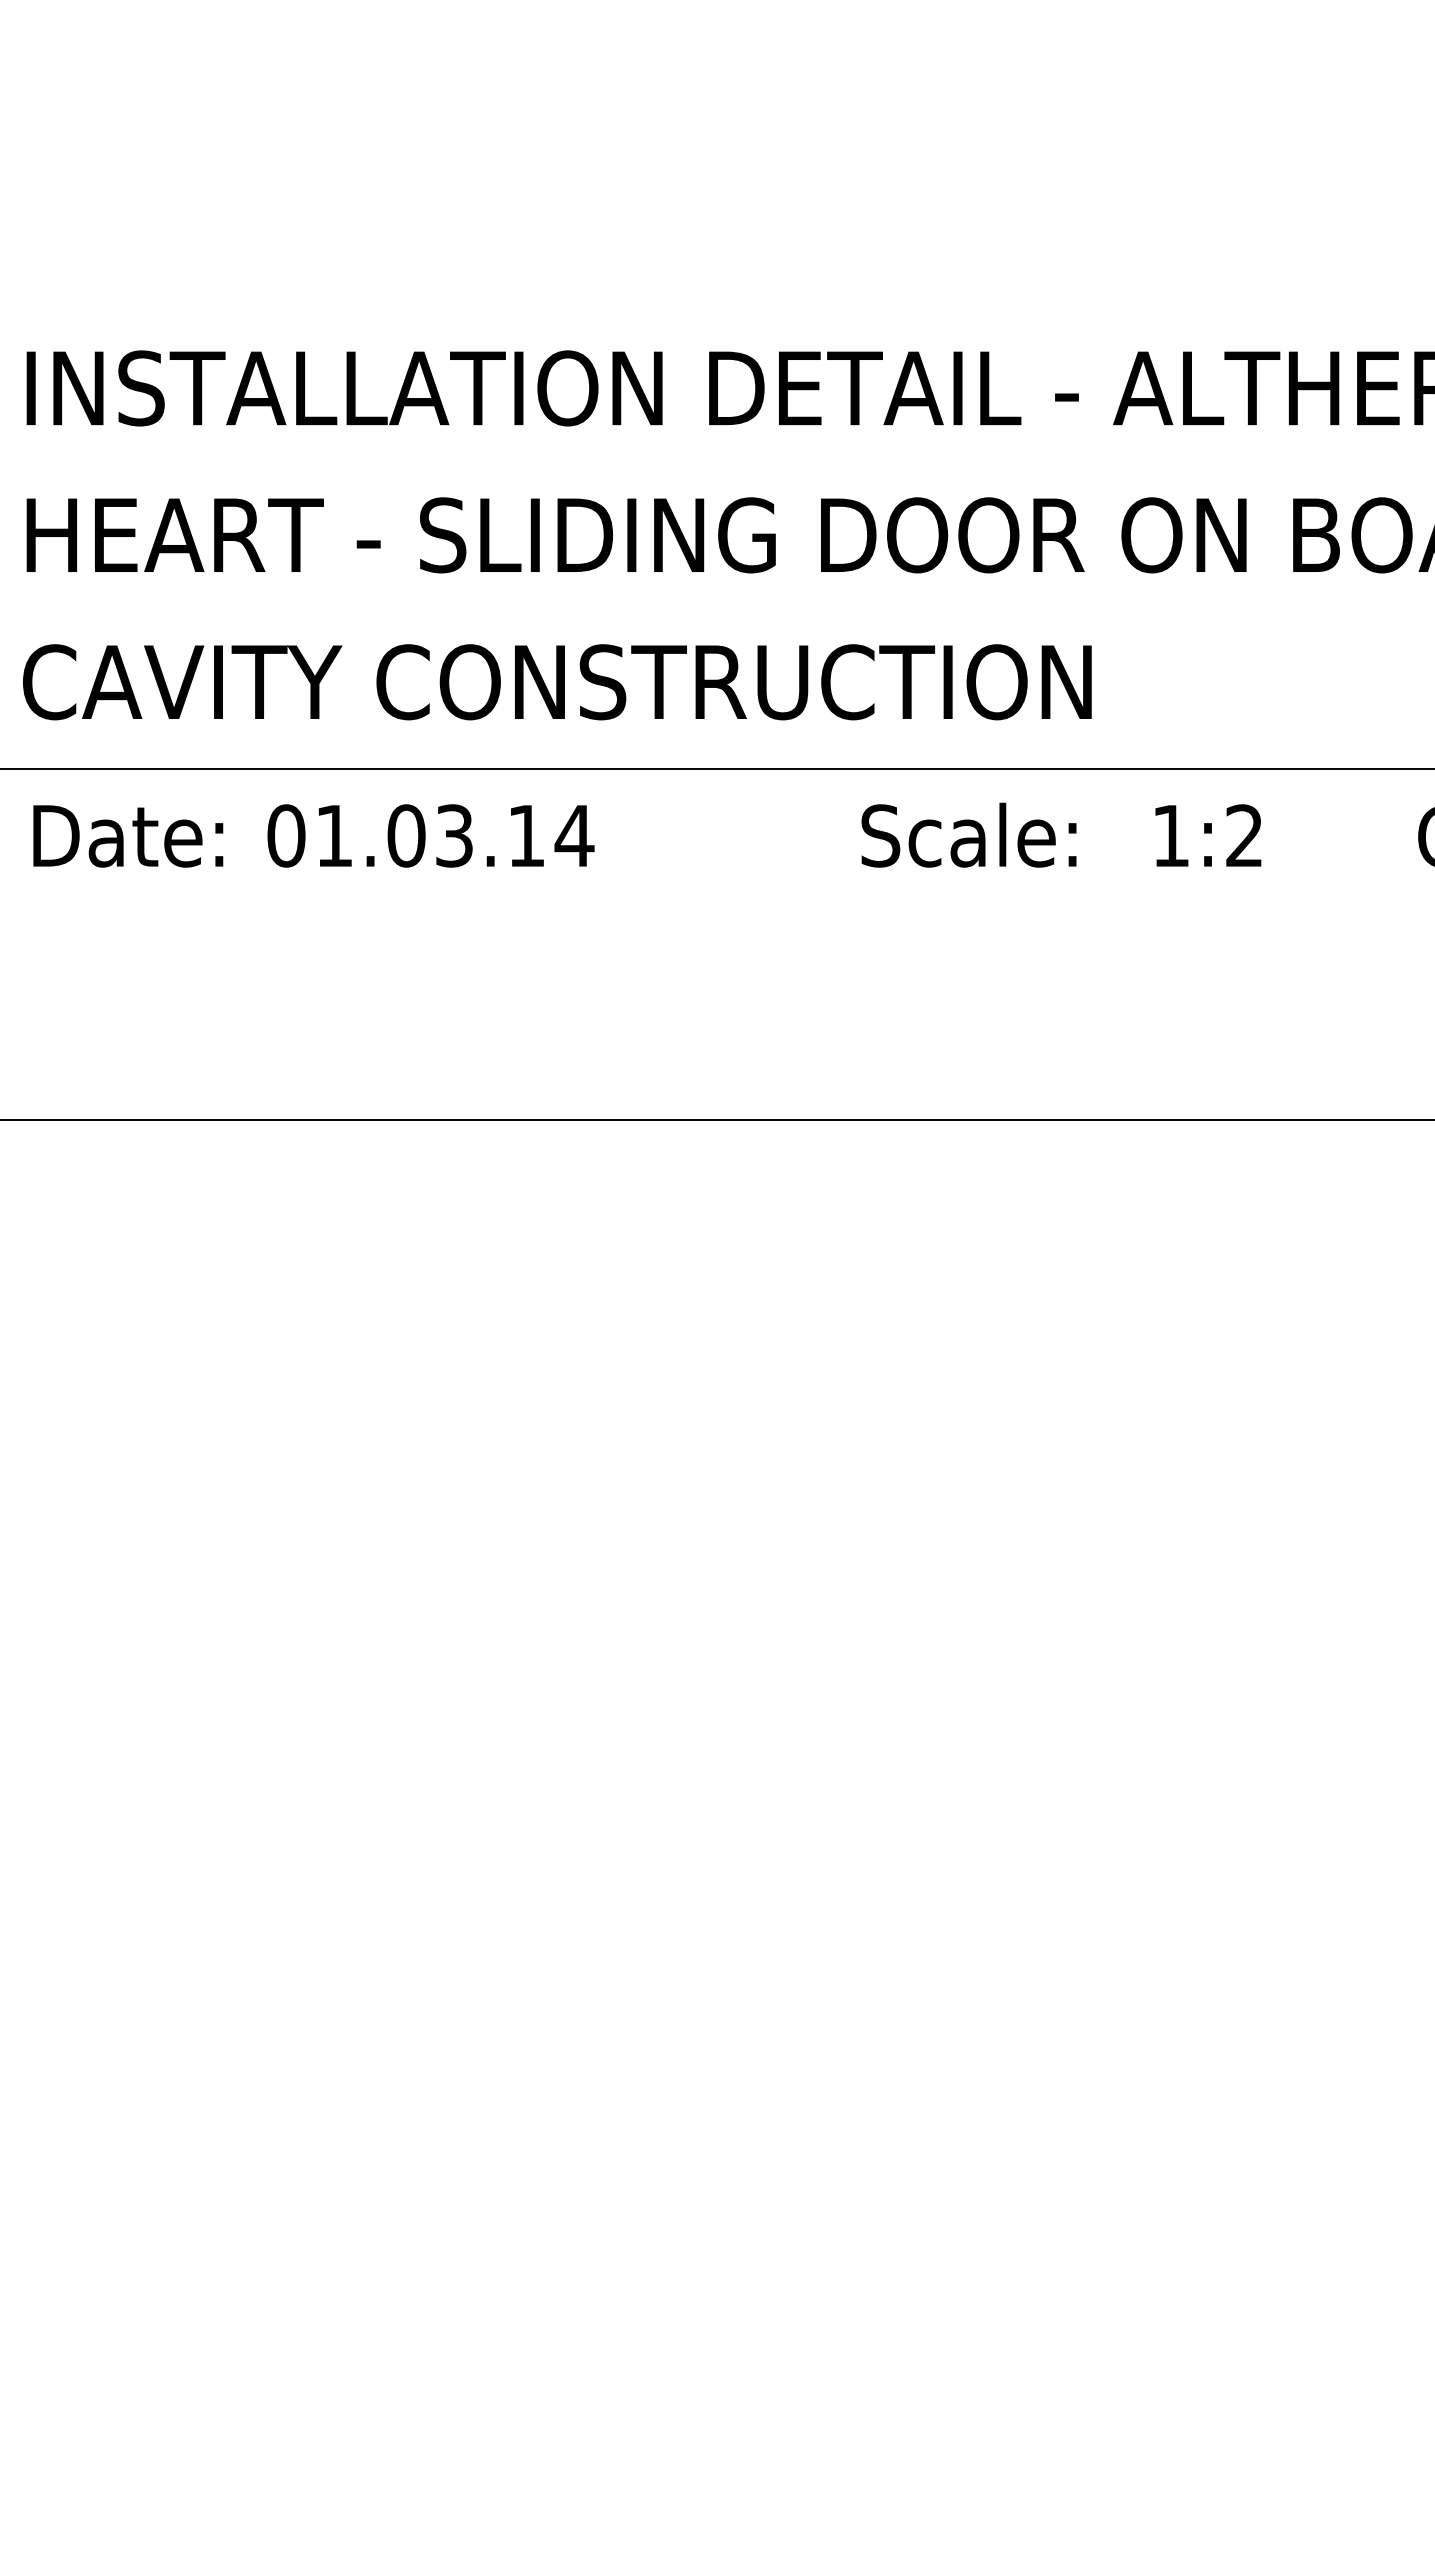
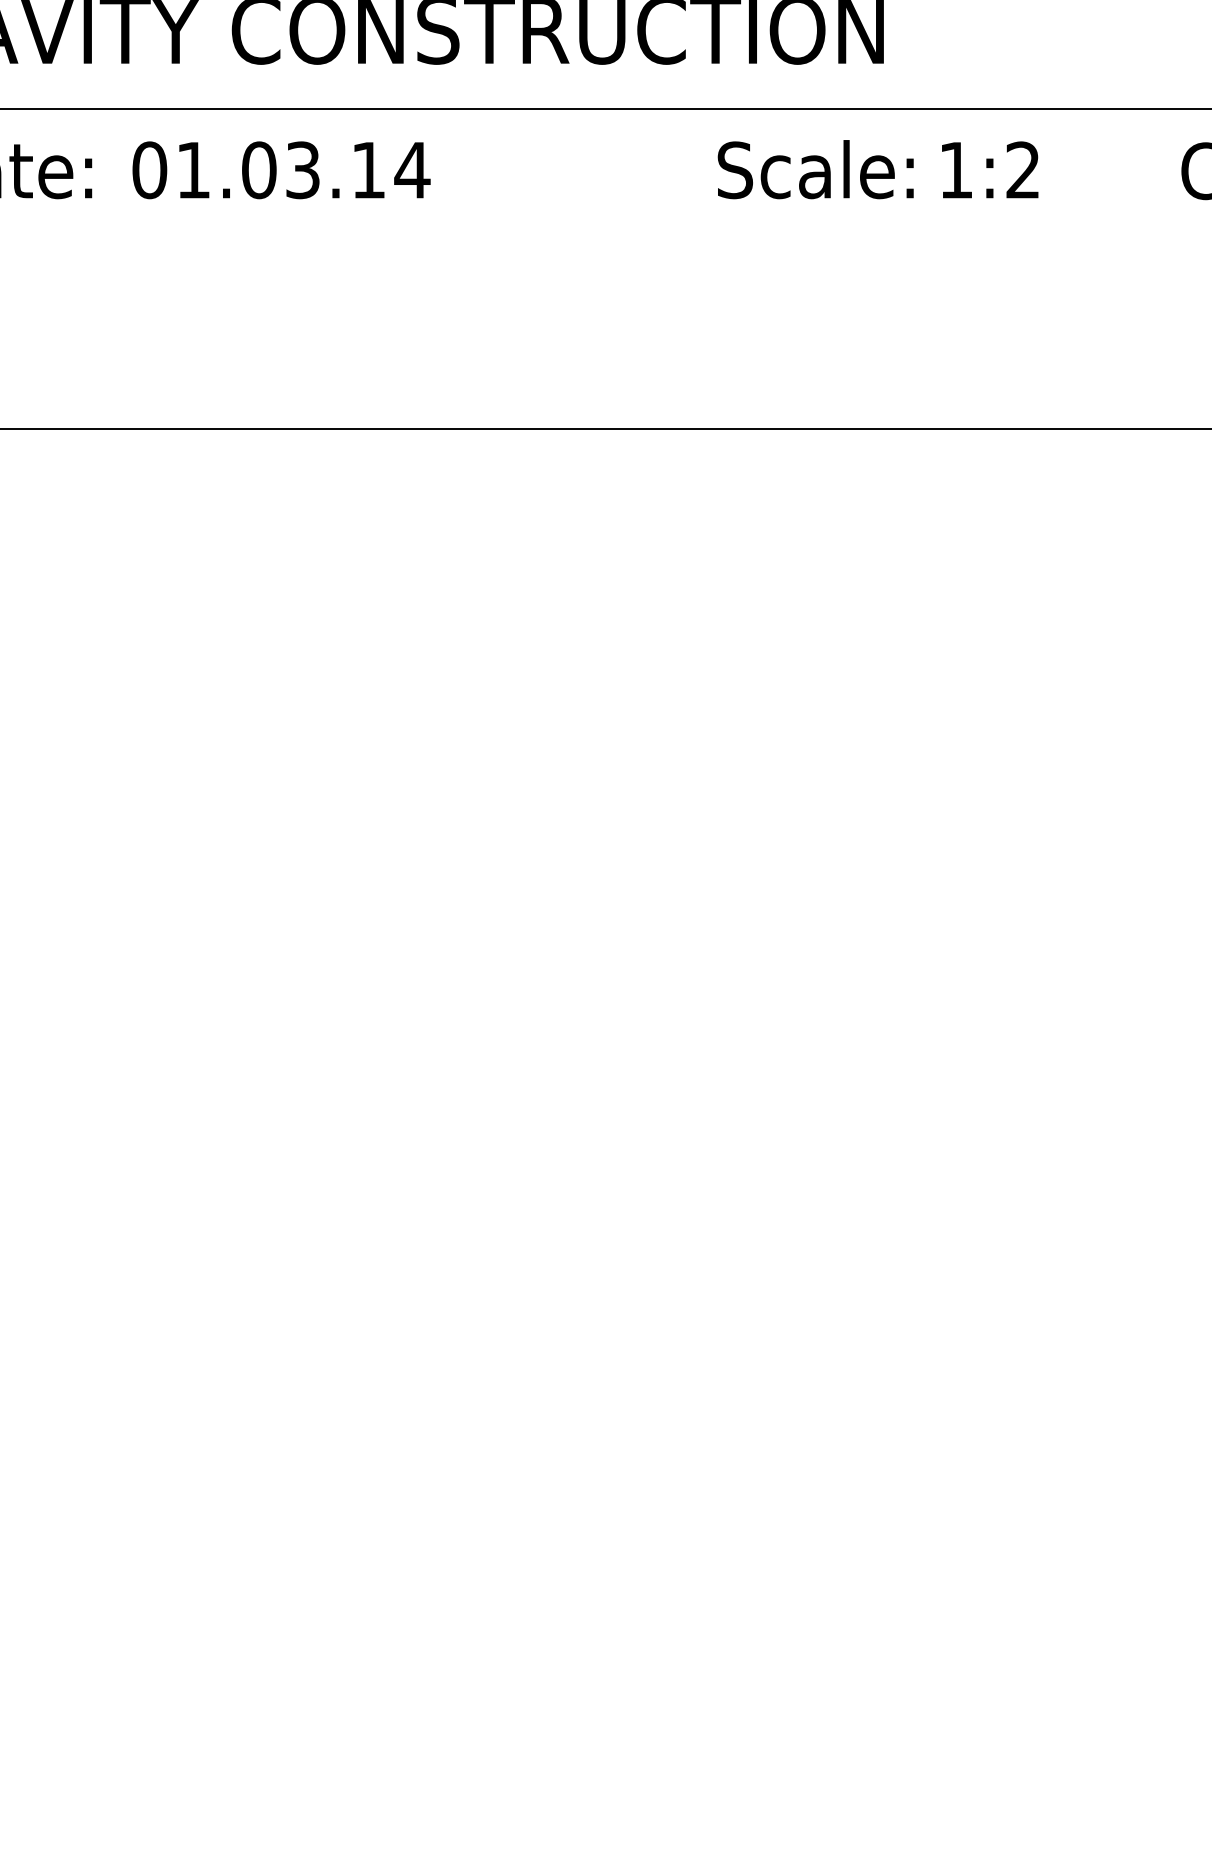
text: (968, 834) -> (815, 168), moved

